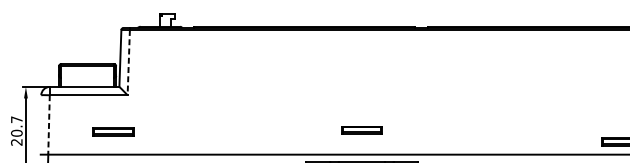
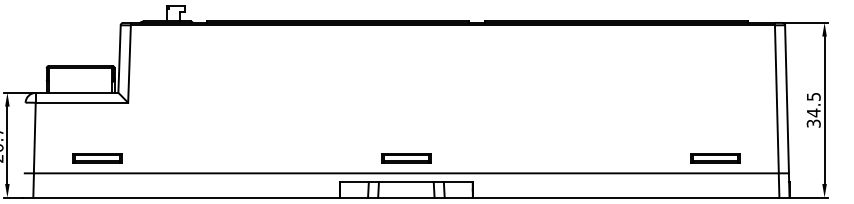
line: (128, 62) -> (129, 64), dashed -> solid
line: (48, 125) -> (34, 138), dashed -> solid
part: (362, 130) -> (406, 158), moved
part: (113, 132) -> (97, 158), moved

